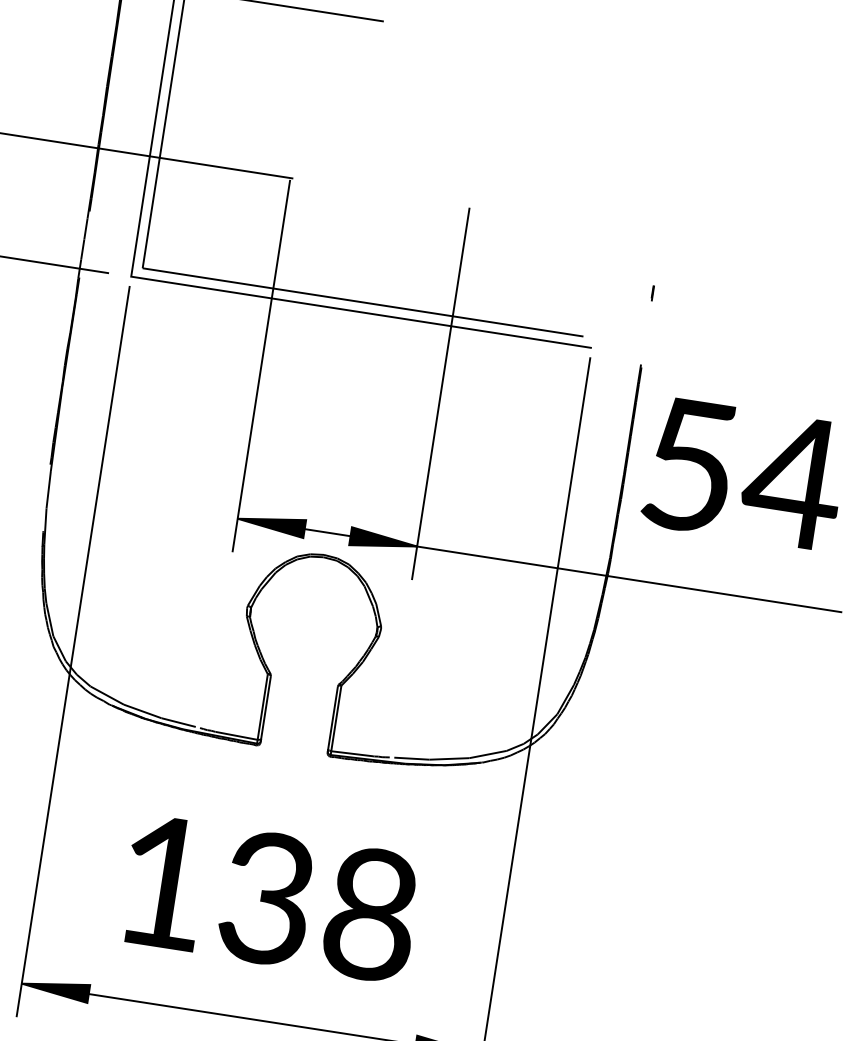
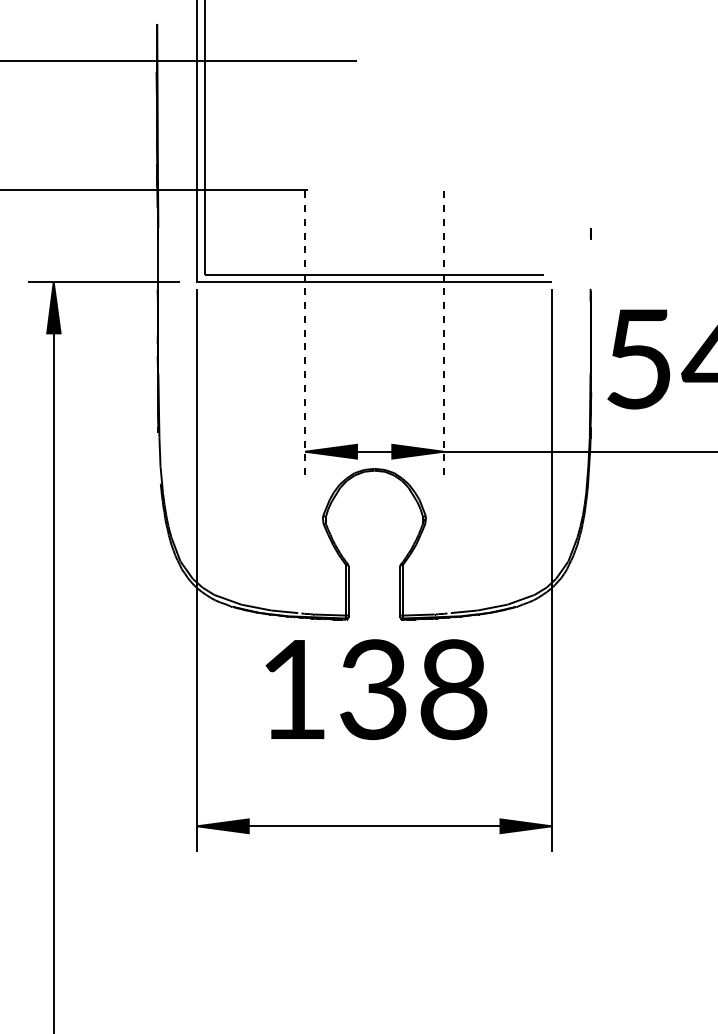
line: (261, 366) -> (305, 334), solid -> dashed
line: (440, 394) -> (443, 334), solid -> dashed
text: (270, 898) -> (376, 689), moved

